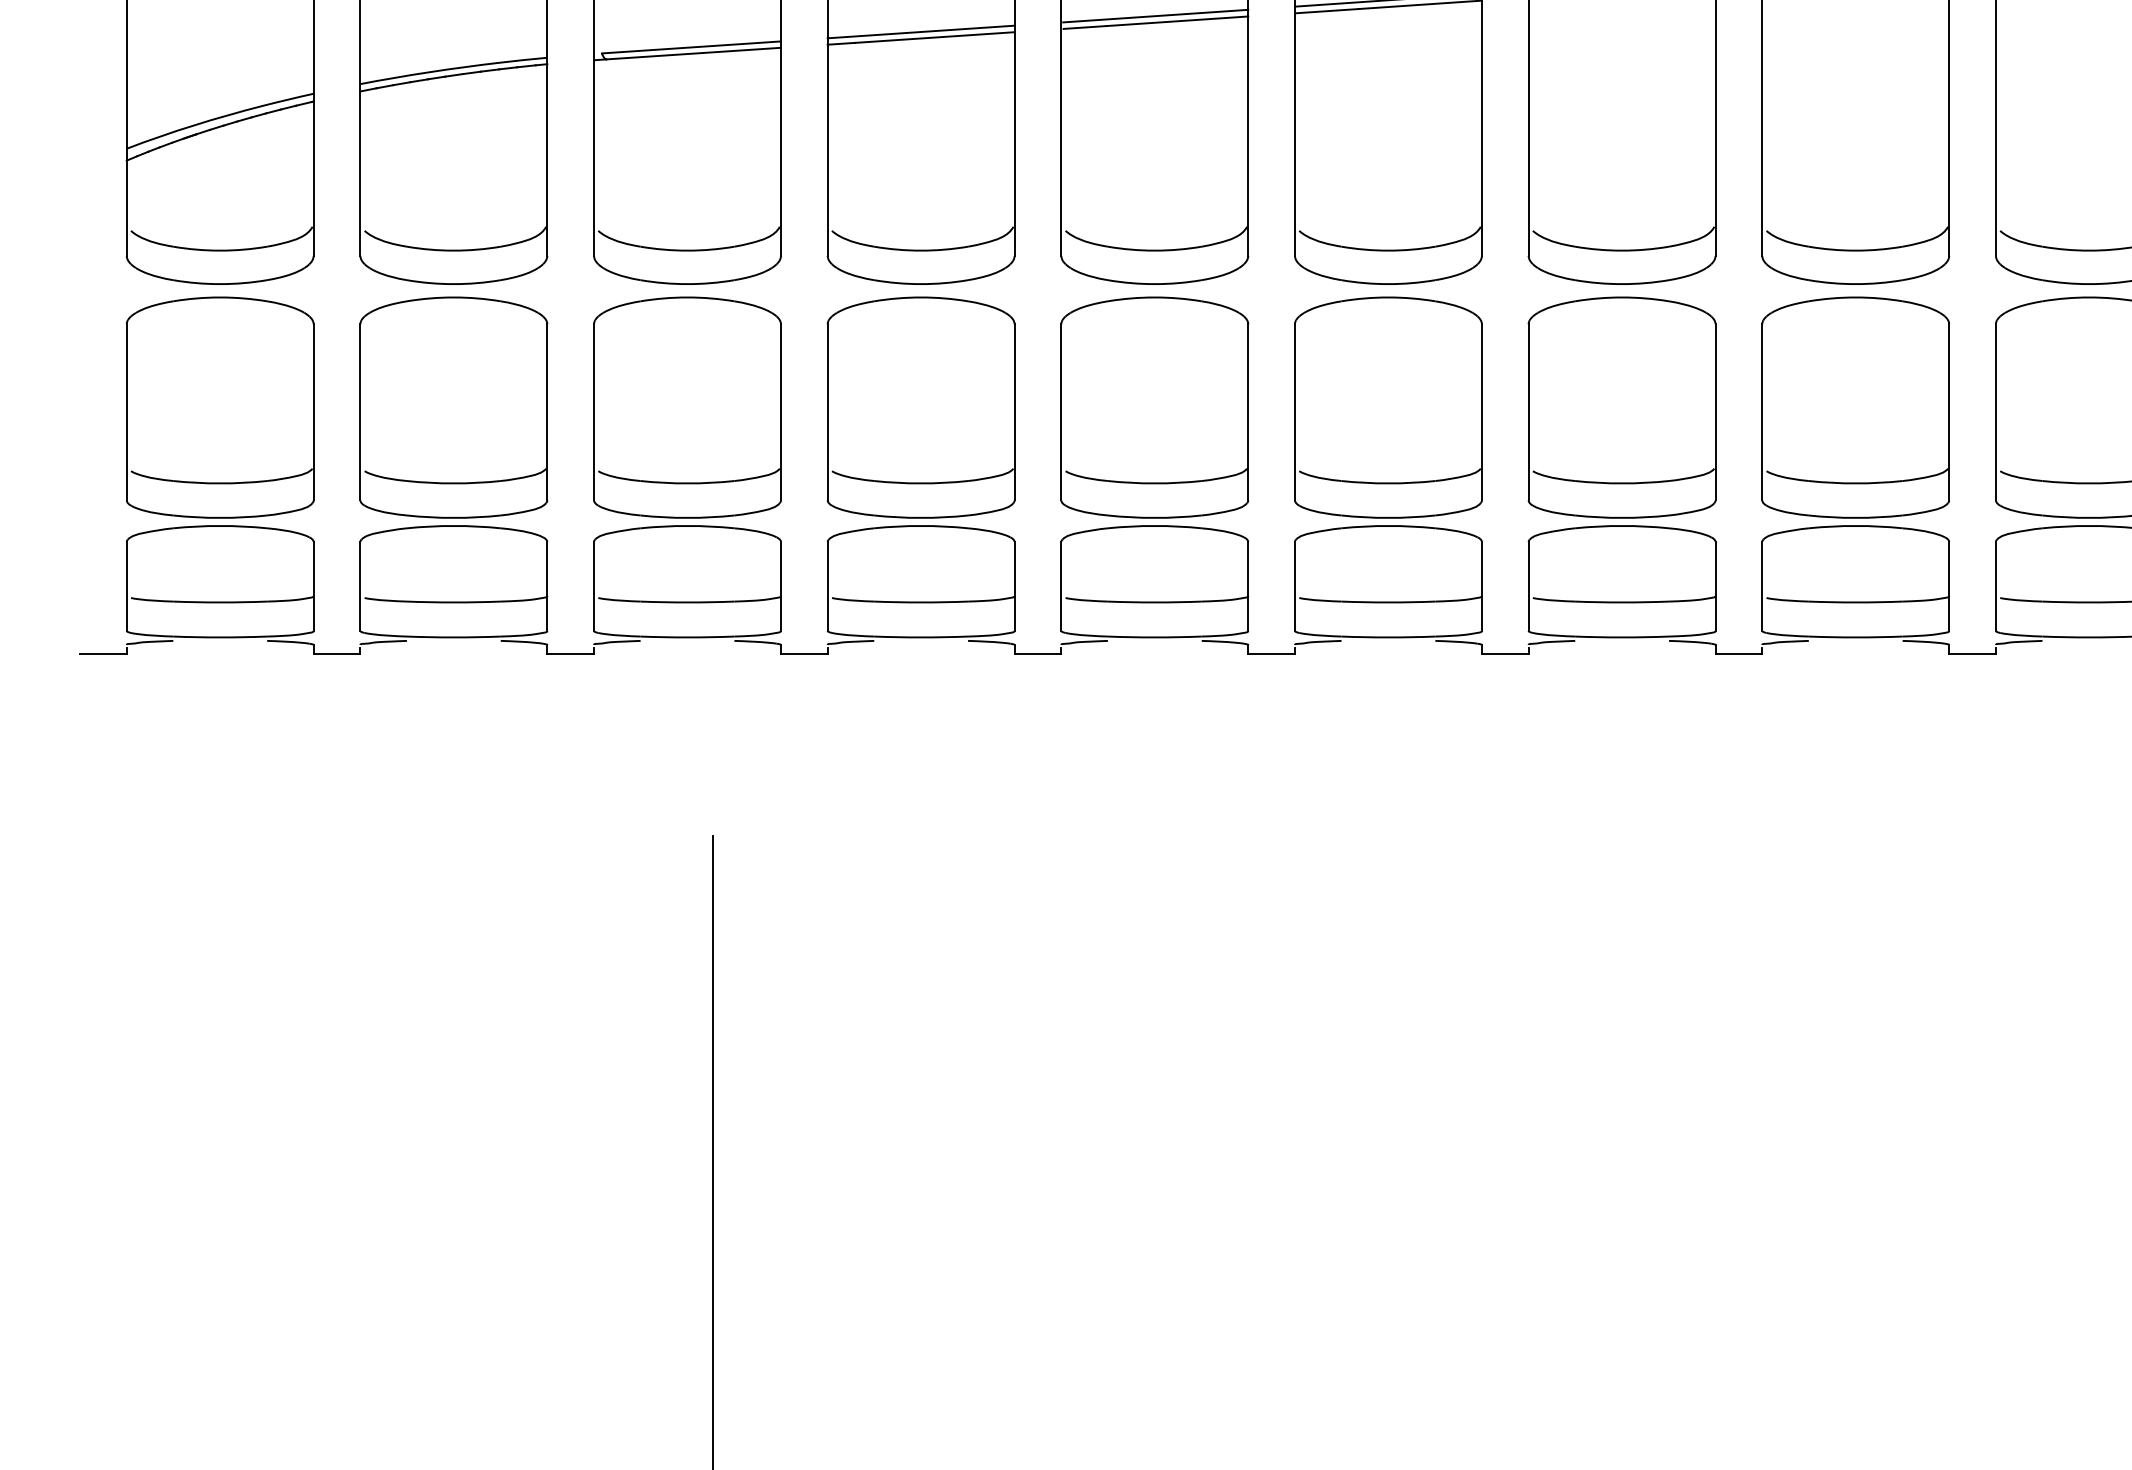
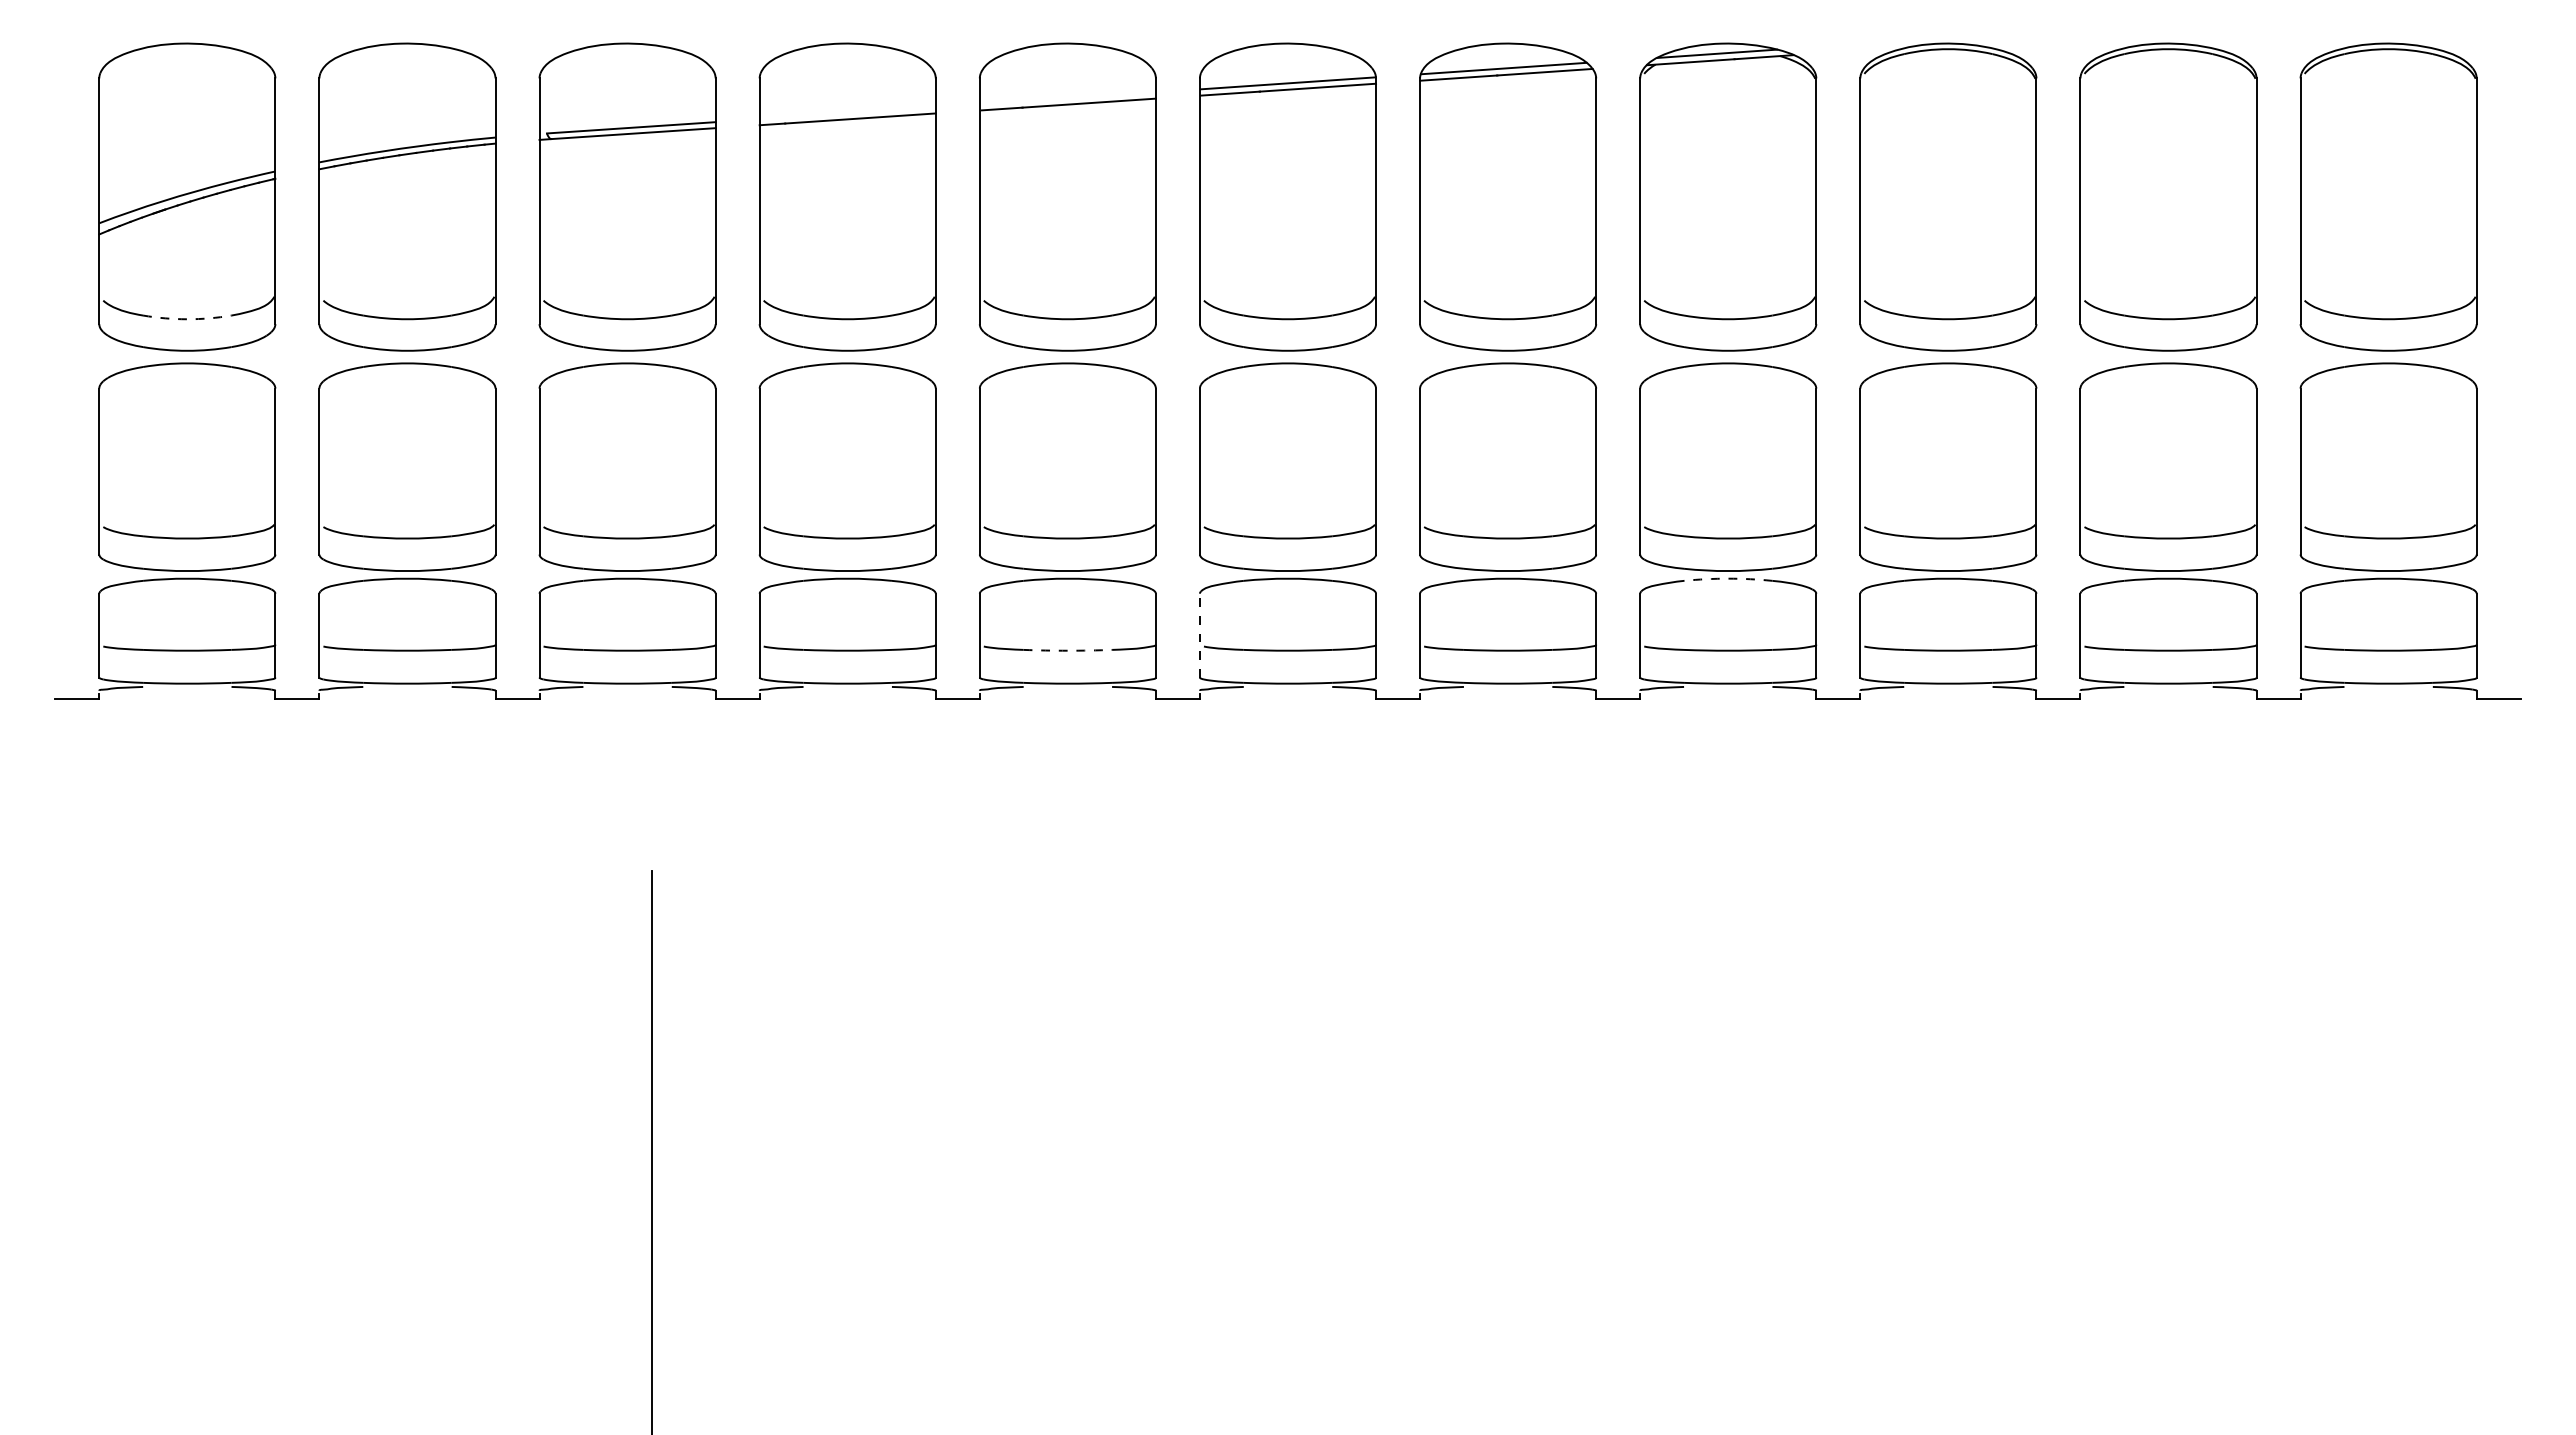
line: (1155, 16) -> (1068, 98), removed
line: (920, 32) -> (847, 113), removed
arc: (220, 250) -> (187, 319), solid -> dashed
arc: (1856, 525) -> (1728, 578), solid -> dashed
line: (1294, 586) -> (1199, 635), solid -> dashed
arc: (1154, 602) -> (1067, 650), solid -> dashed

